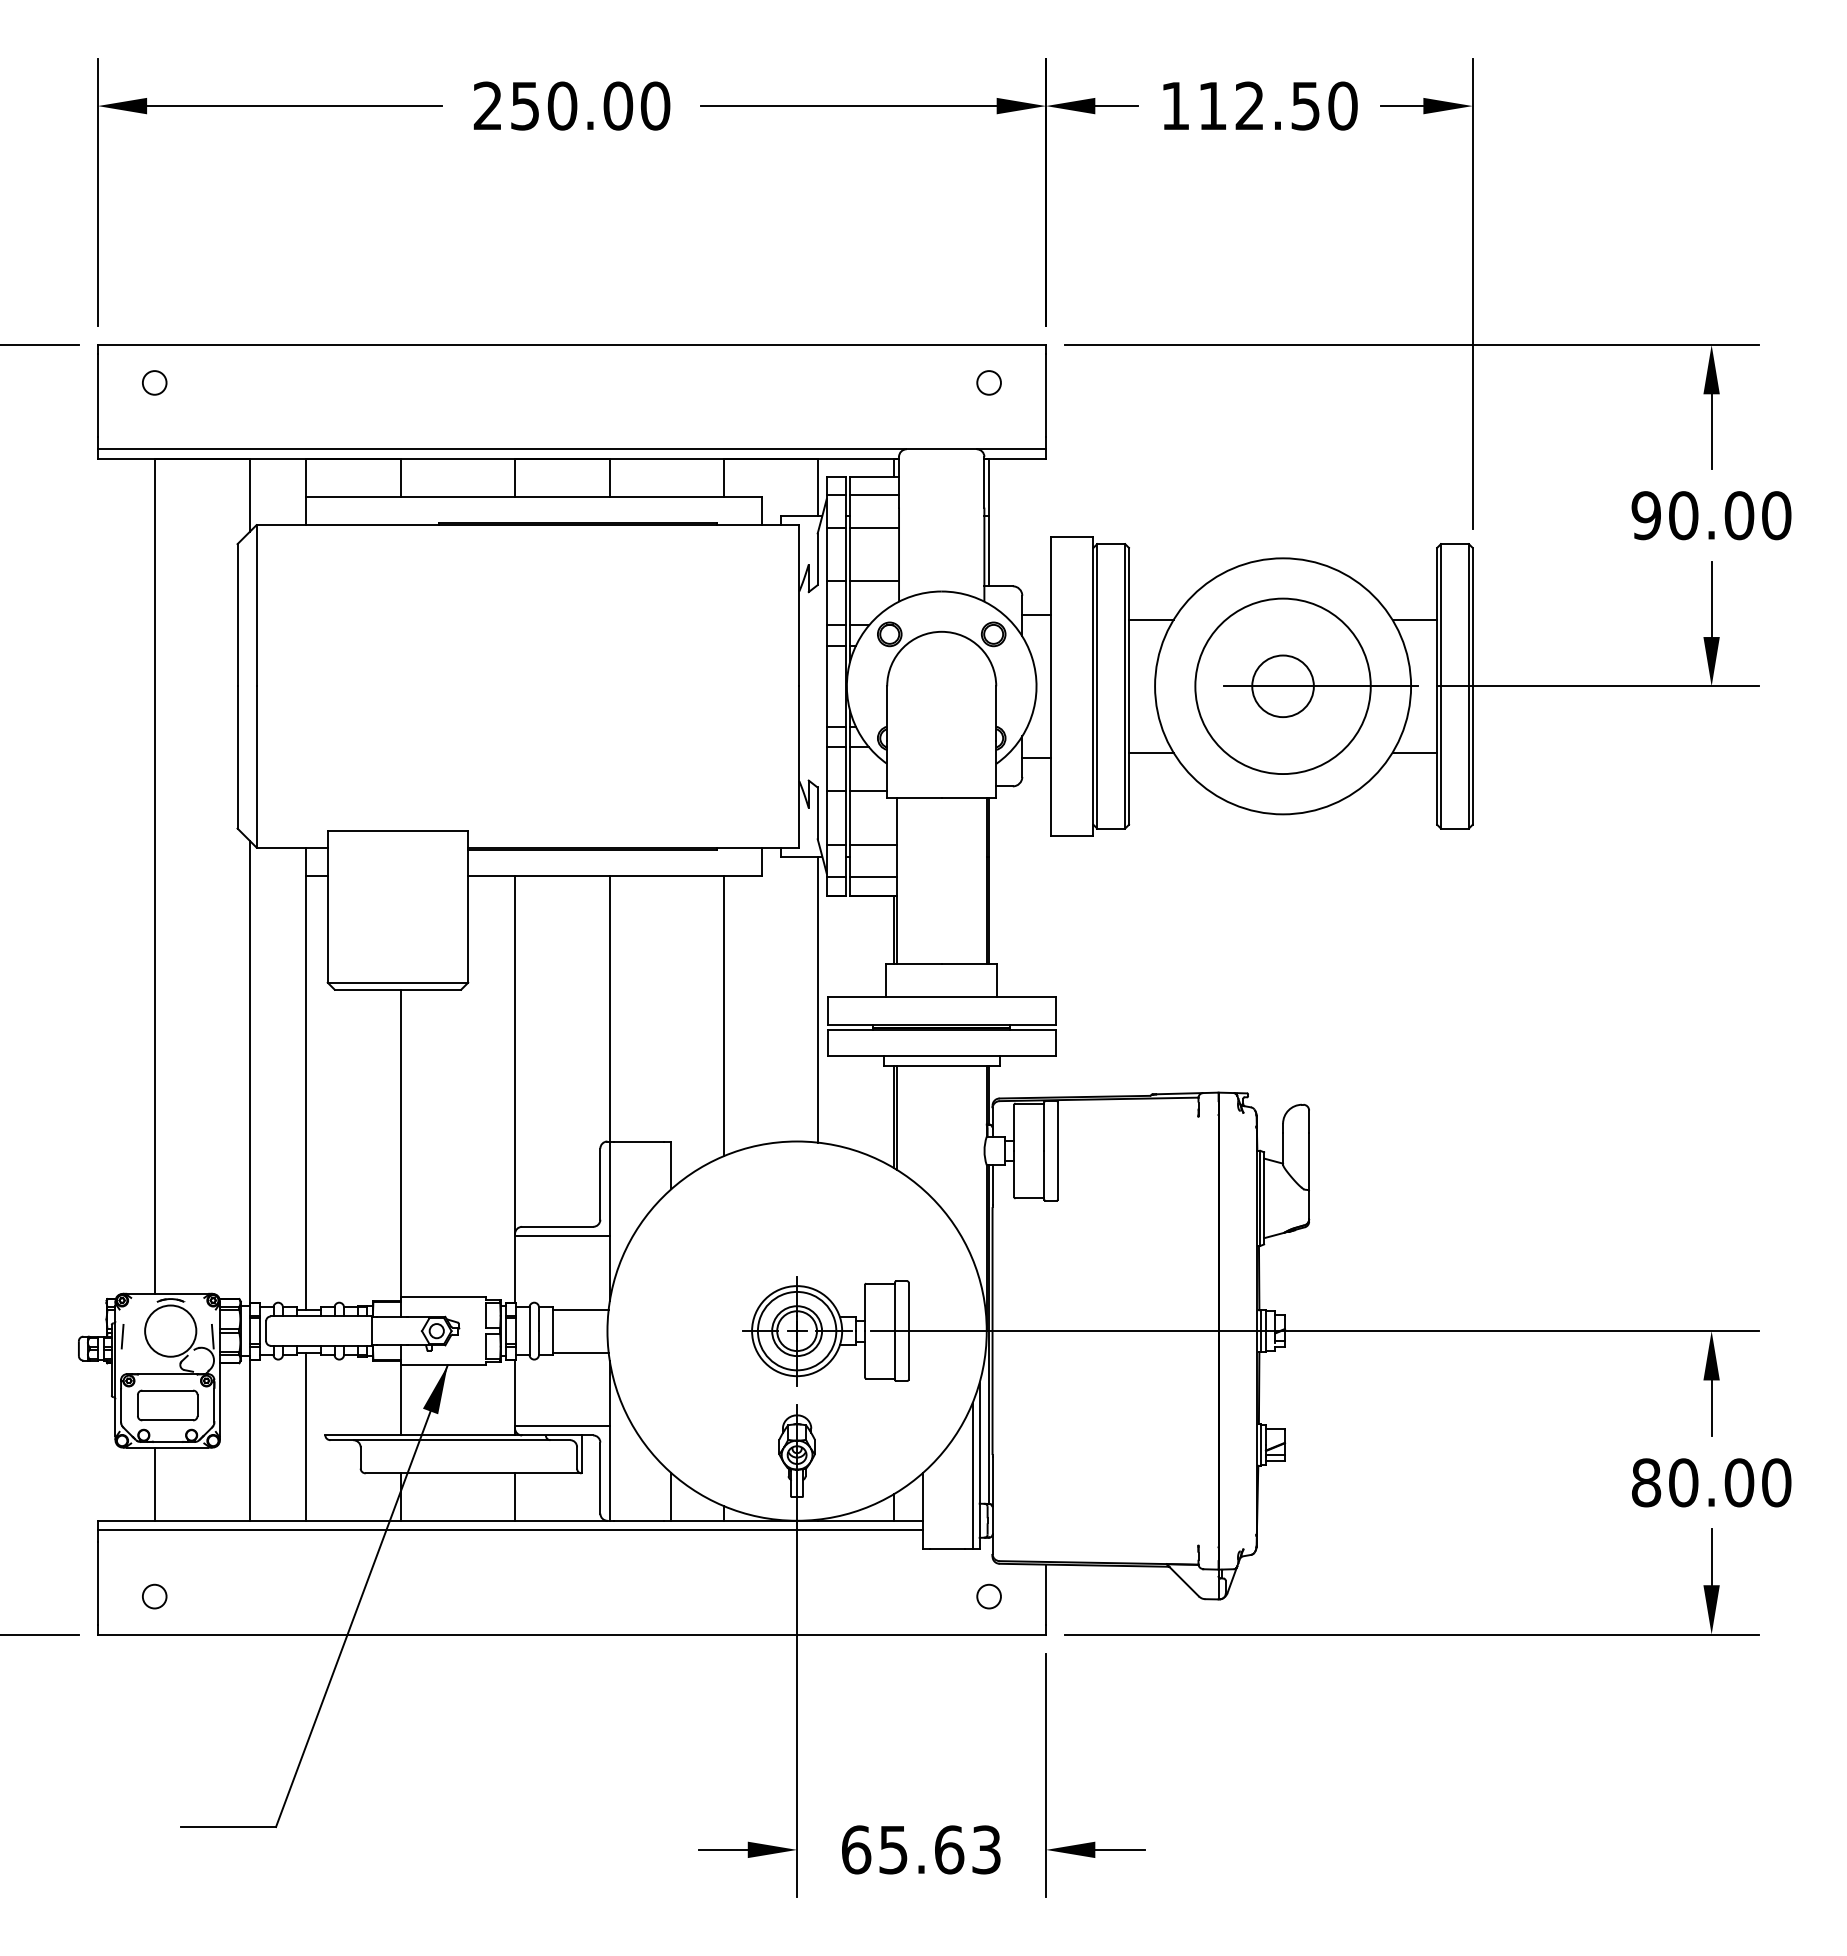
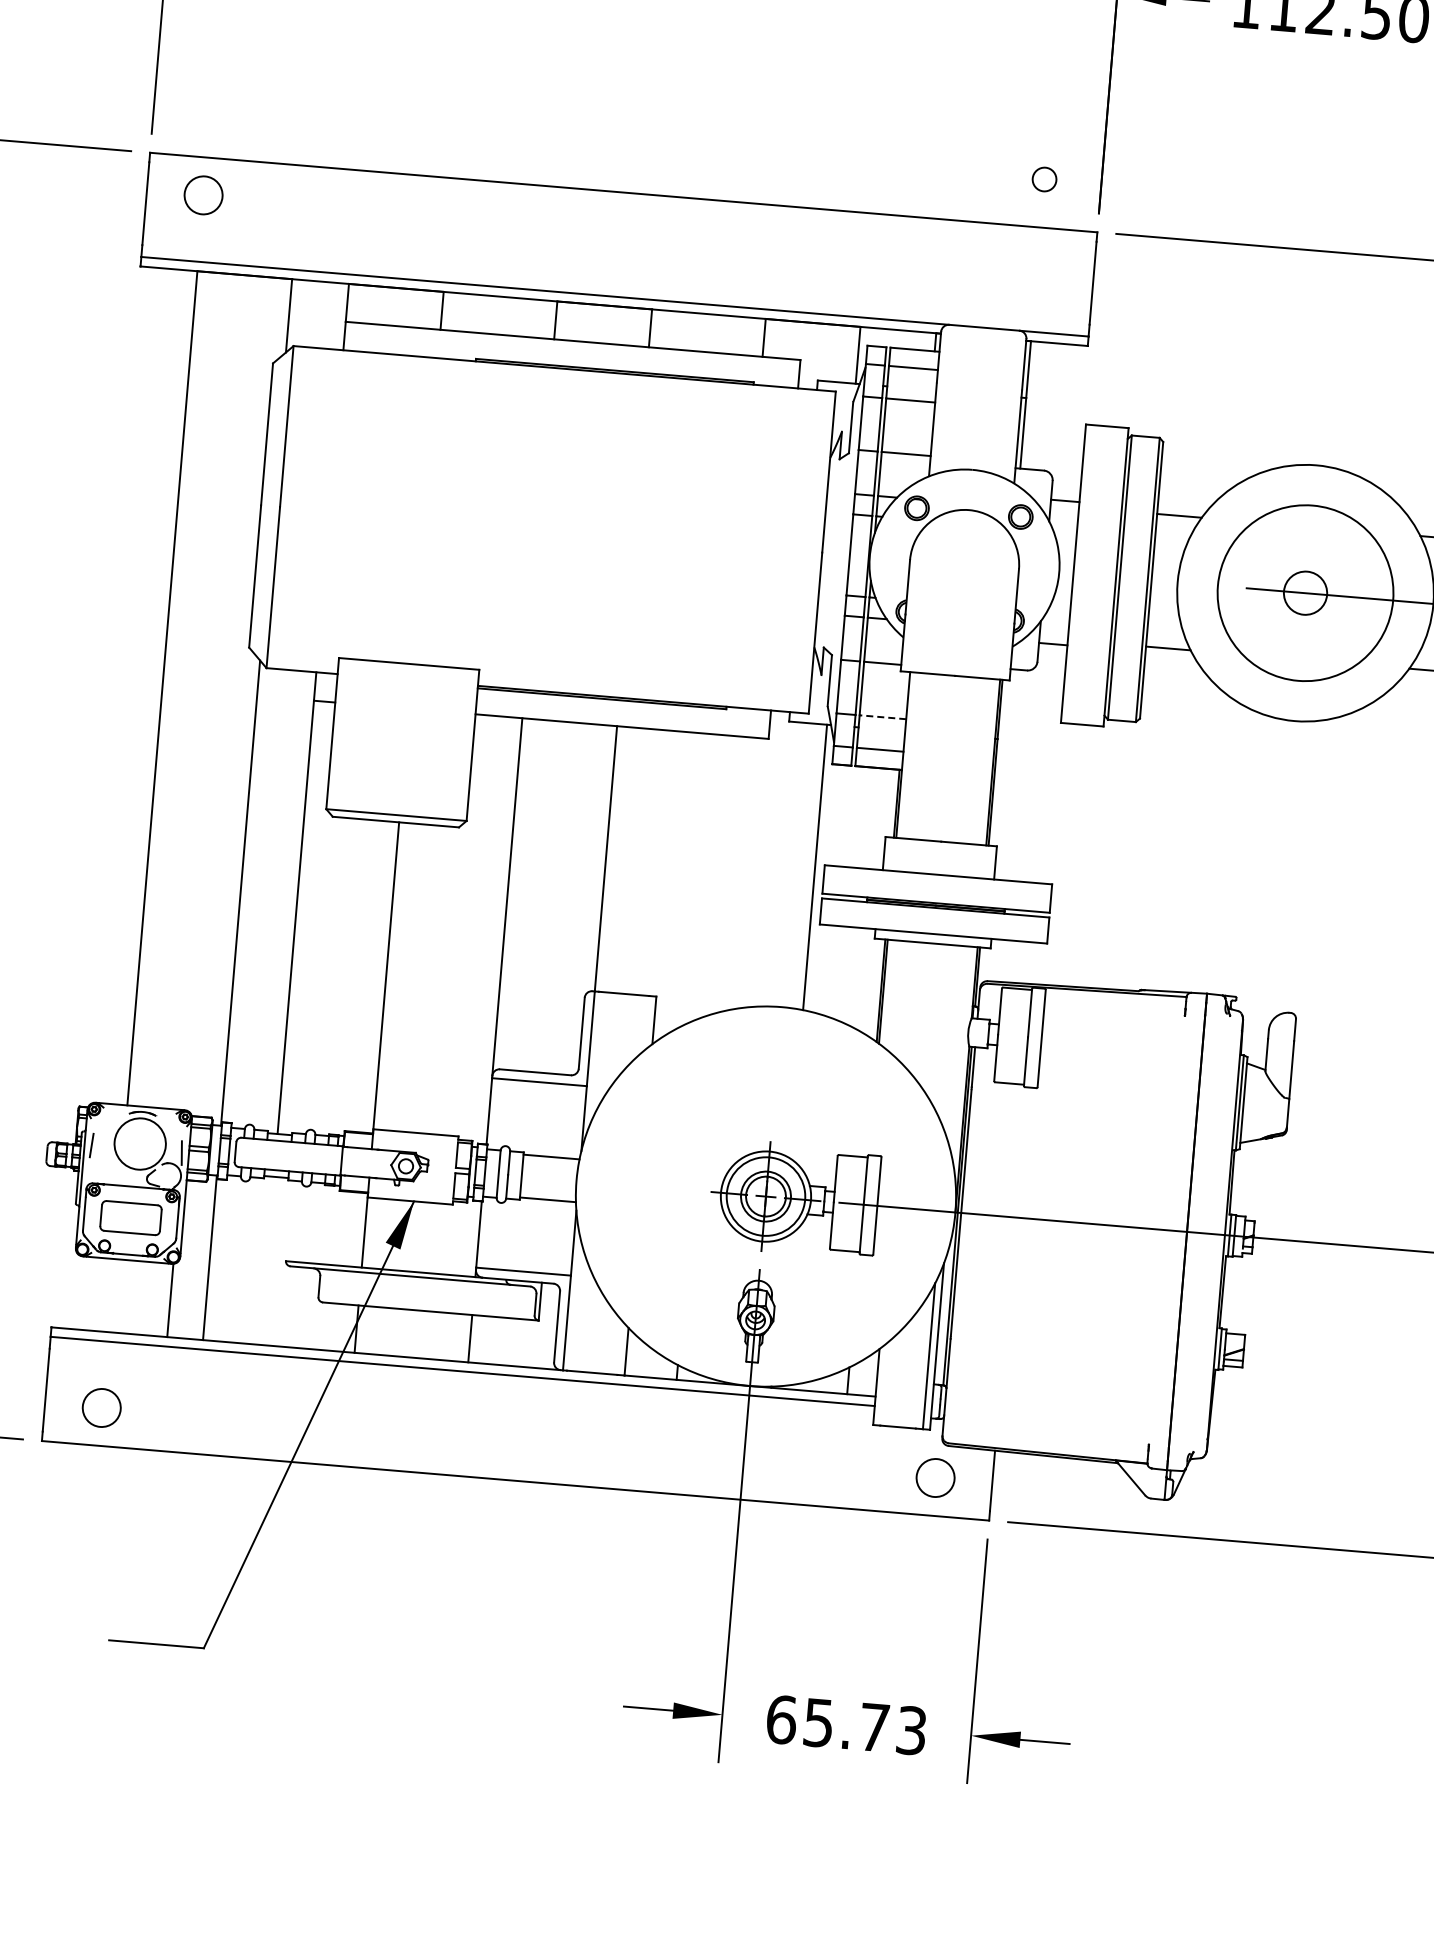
circle: (154, 382) -> (203, 195), size x1.6
circle: (988, 382) -> (1043, 179), moved
circle: (1282, 686) -> (1304, 593), size x0.7
line: (872, 844) -> (882, 716), solid -> dashed
line: (723, 1015) -> (718, 875), removed
line: (306, 1436) -> (267, 1260), removed
line: (154, 1483) -> (170, 1299), moved
circle: (154, 1596) -> (101, 1407), size x1.6
circle: (988, 1596) -> (934, 1477), size x1.6
text: (949, 1849) -> (874, 1727), 65.63 -> 65.73

